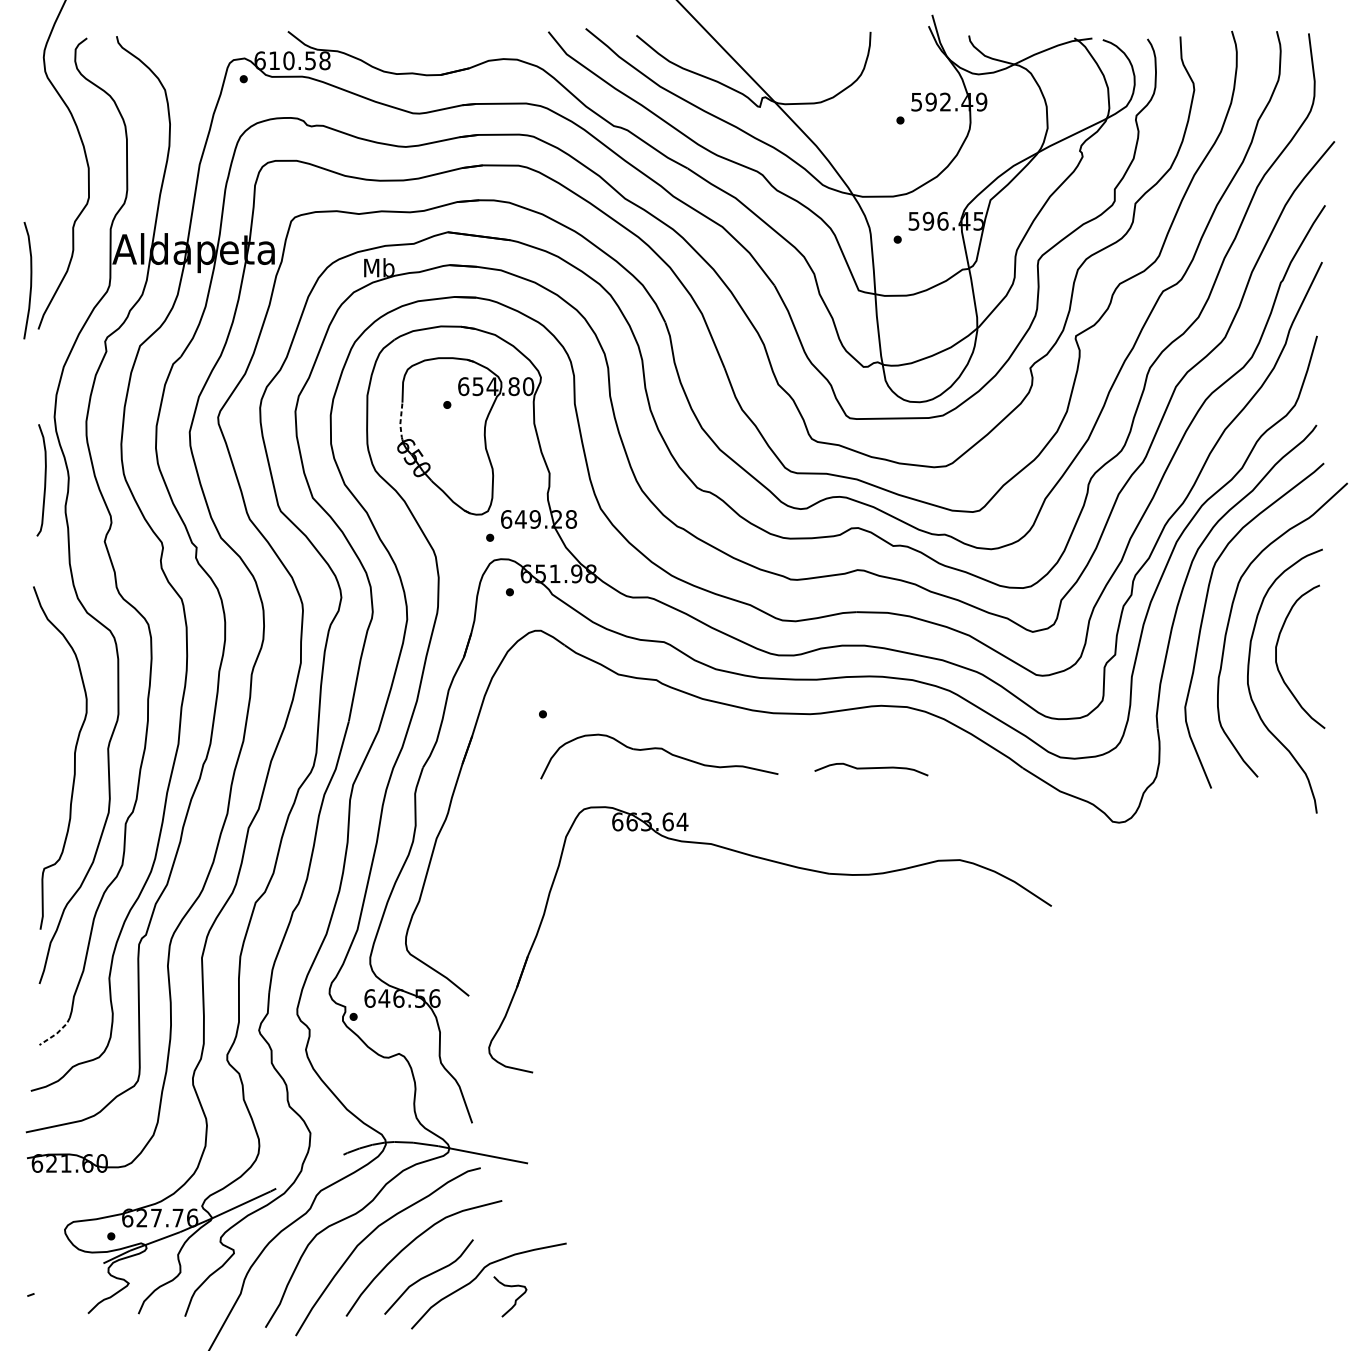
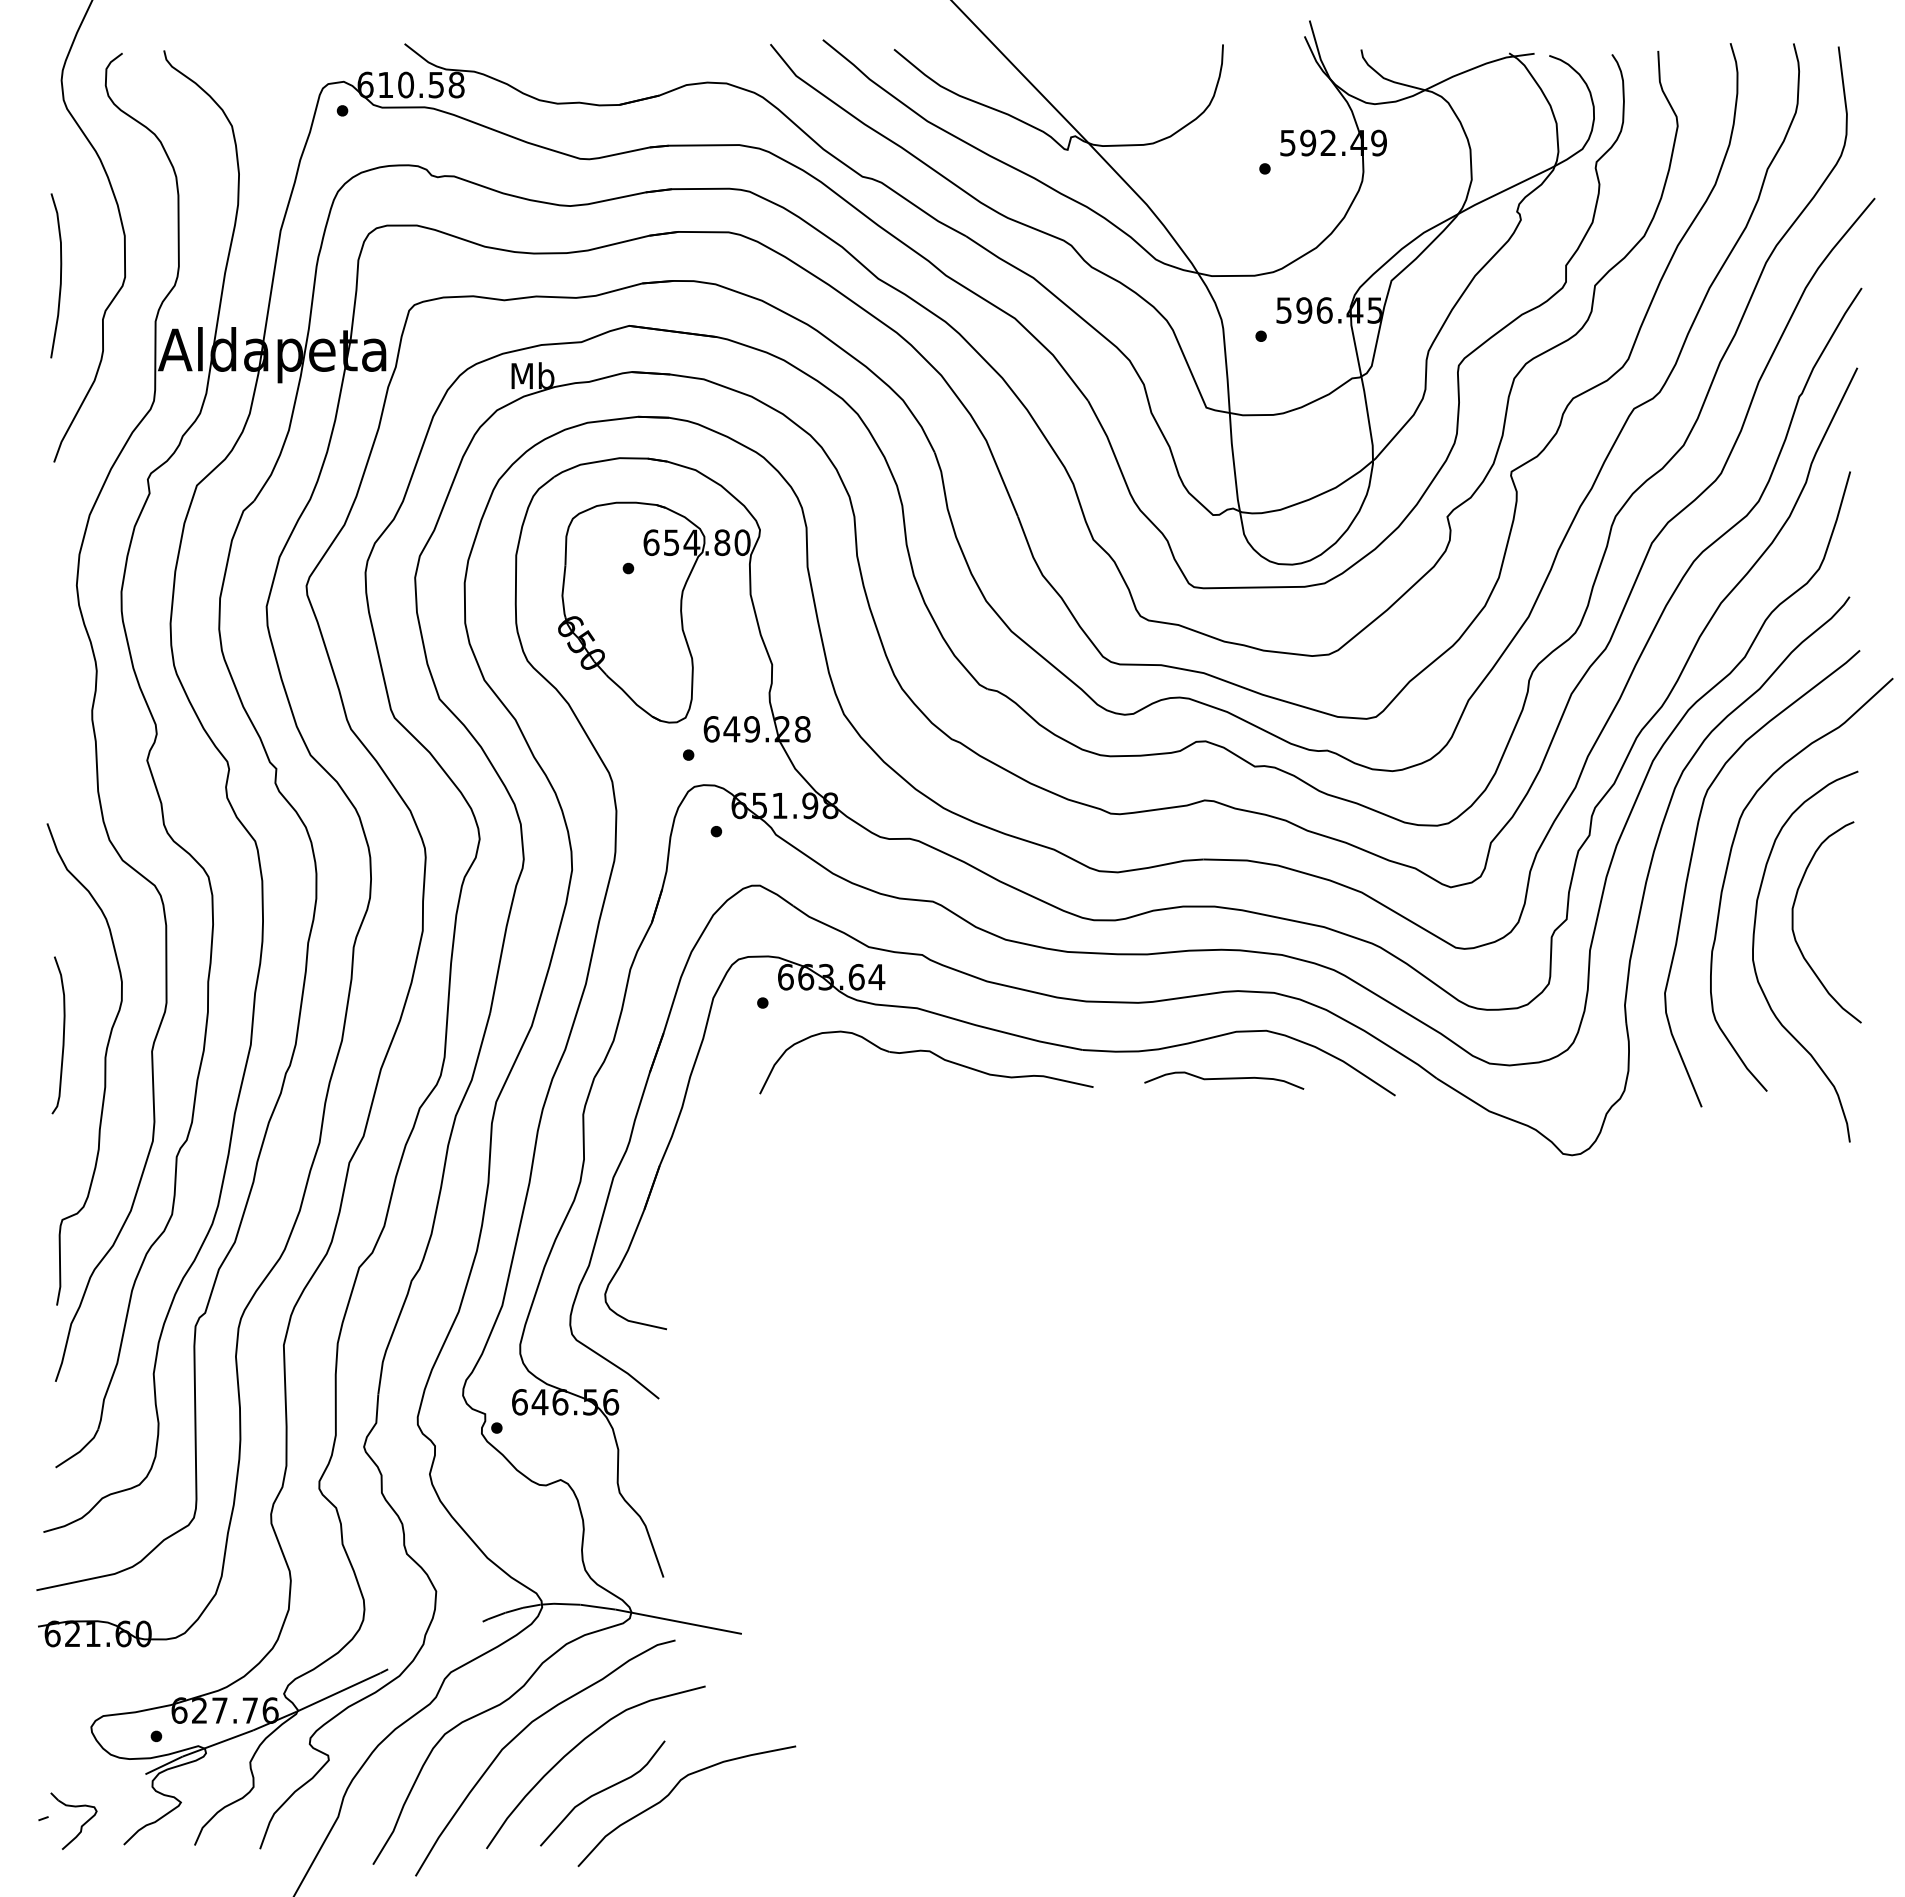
curve: (30, 280) -> (60, 275), moved
line: (400, 422) -> (562, 592), dashed -> solid
curve: (44, 481) -> (62, 1036), moved
part: (791, 867) -> (1030, 1040), moved
line: (56, 1033) -> (79, 1451), dashed -> solid
part: (514, 1300) -> (80, 1826), moved

